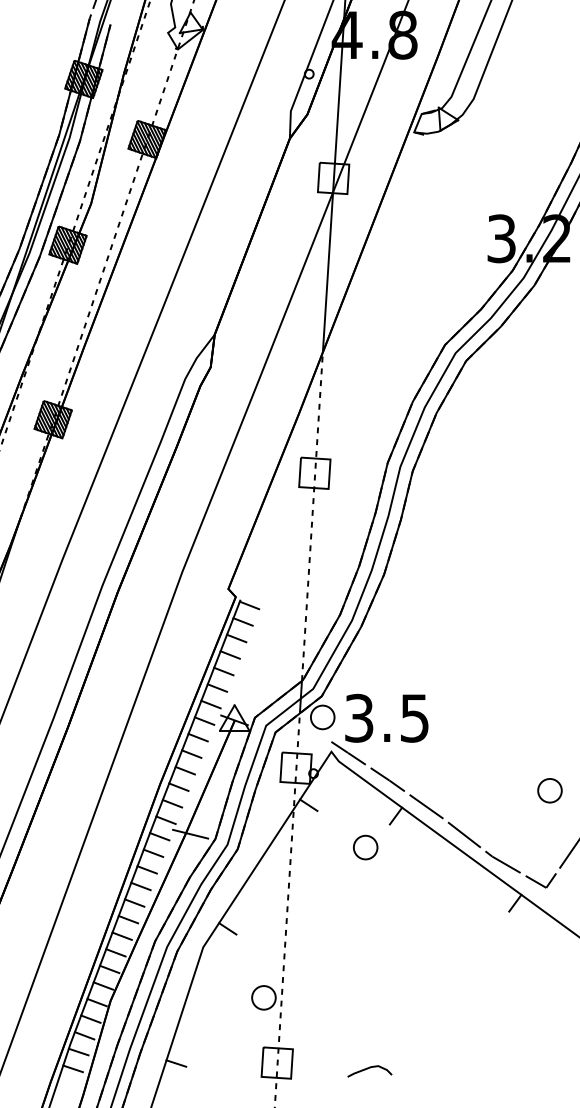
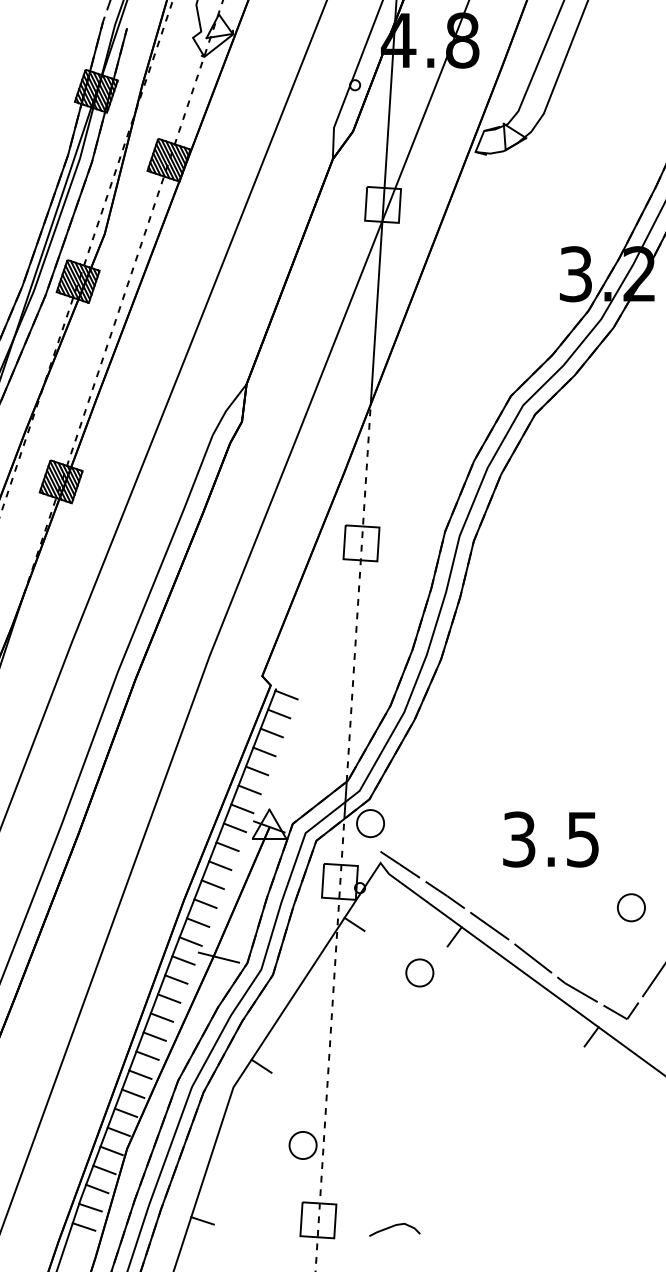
text: (386, 717) -> (550, 838), moved
curve: (368, 1069) -> (393, 1227), moved

